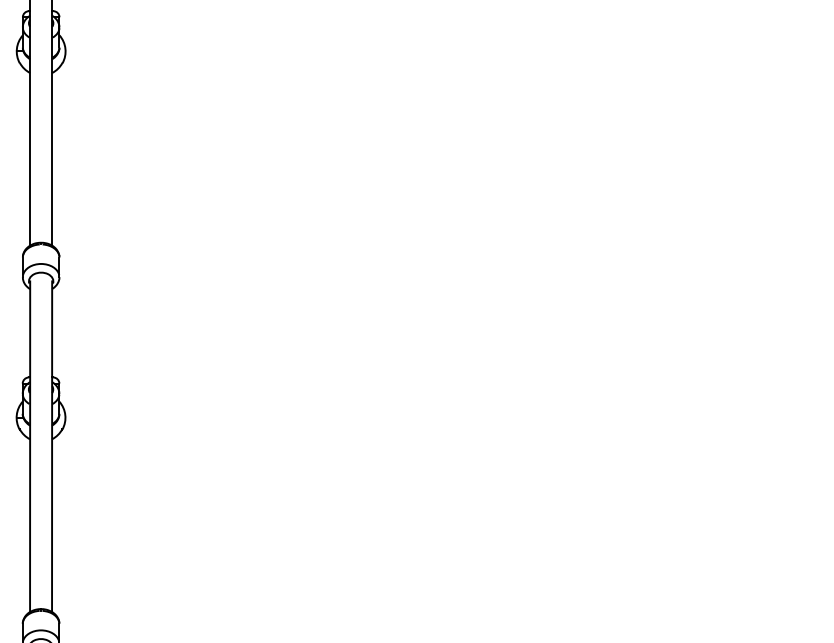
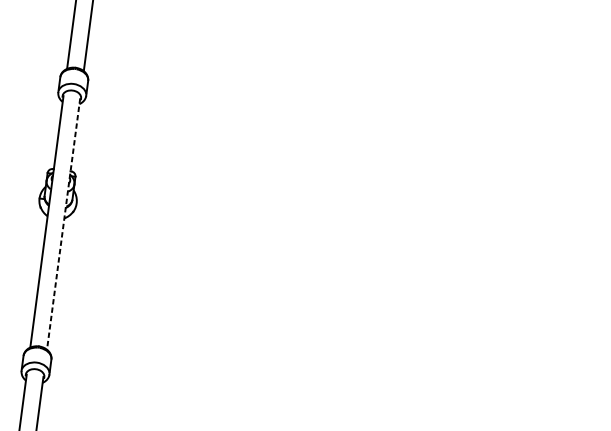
line: (52, 447) -> (63, 224), solid -> dashed

